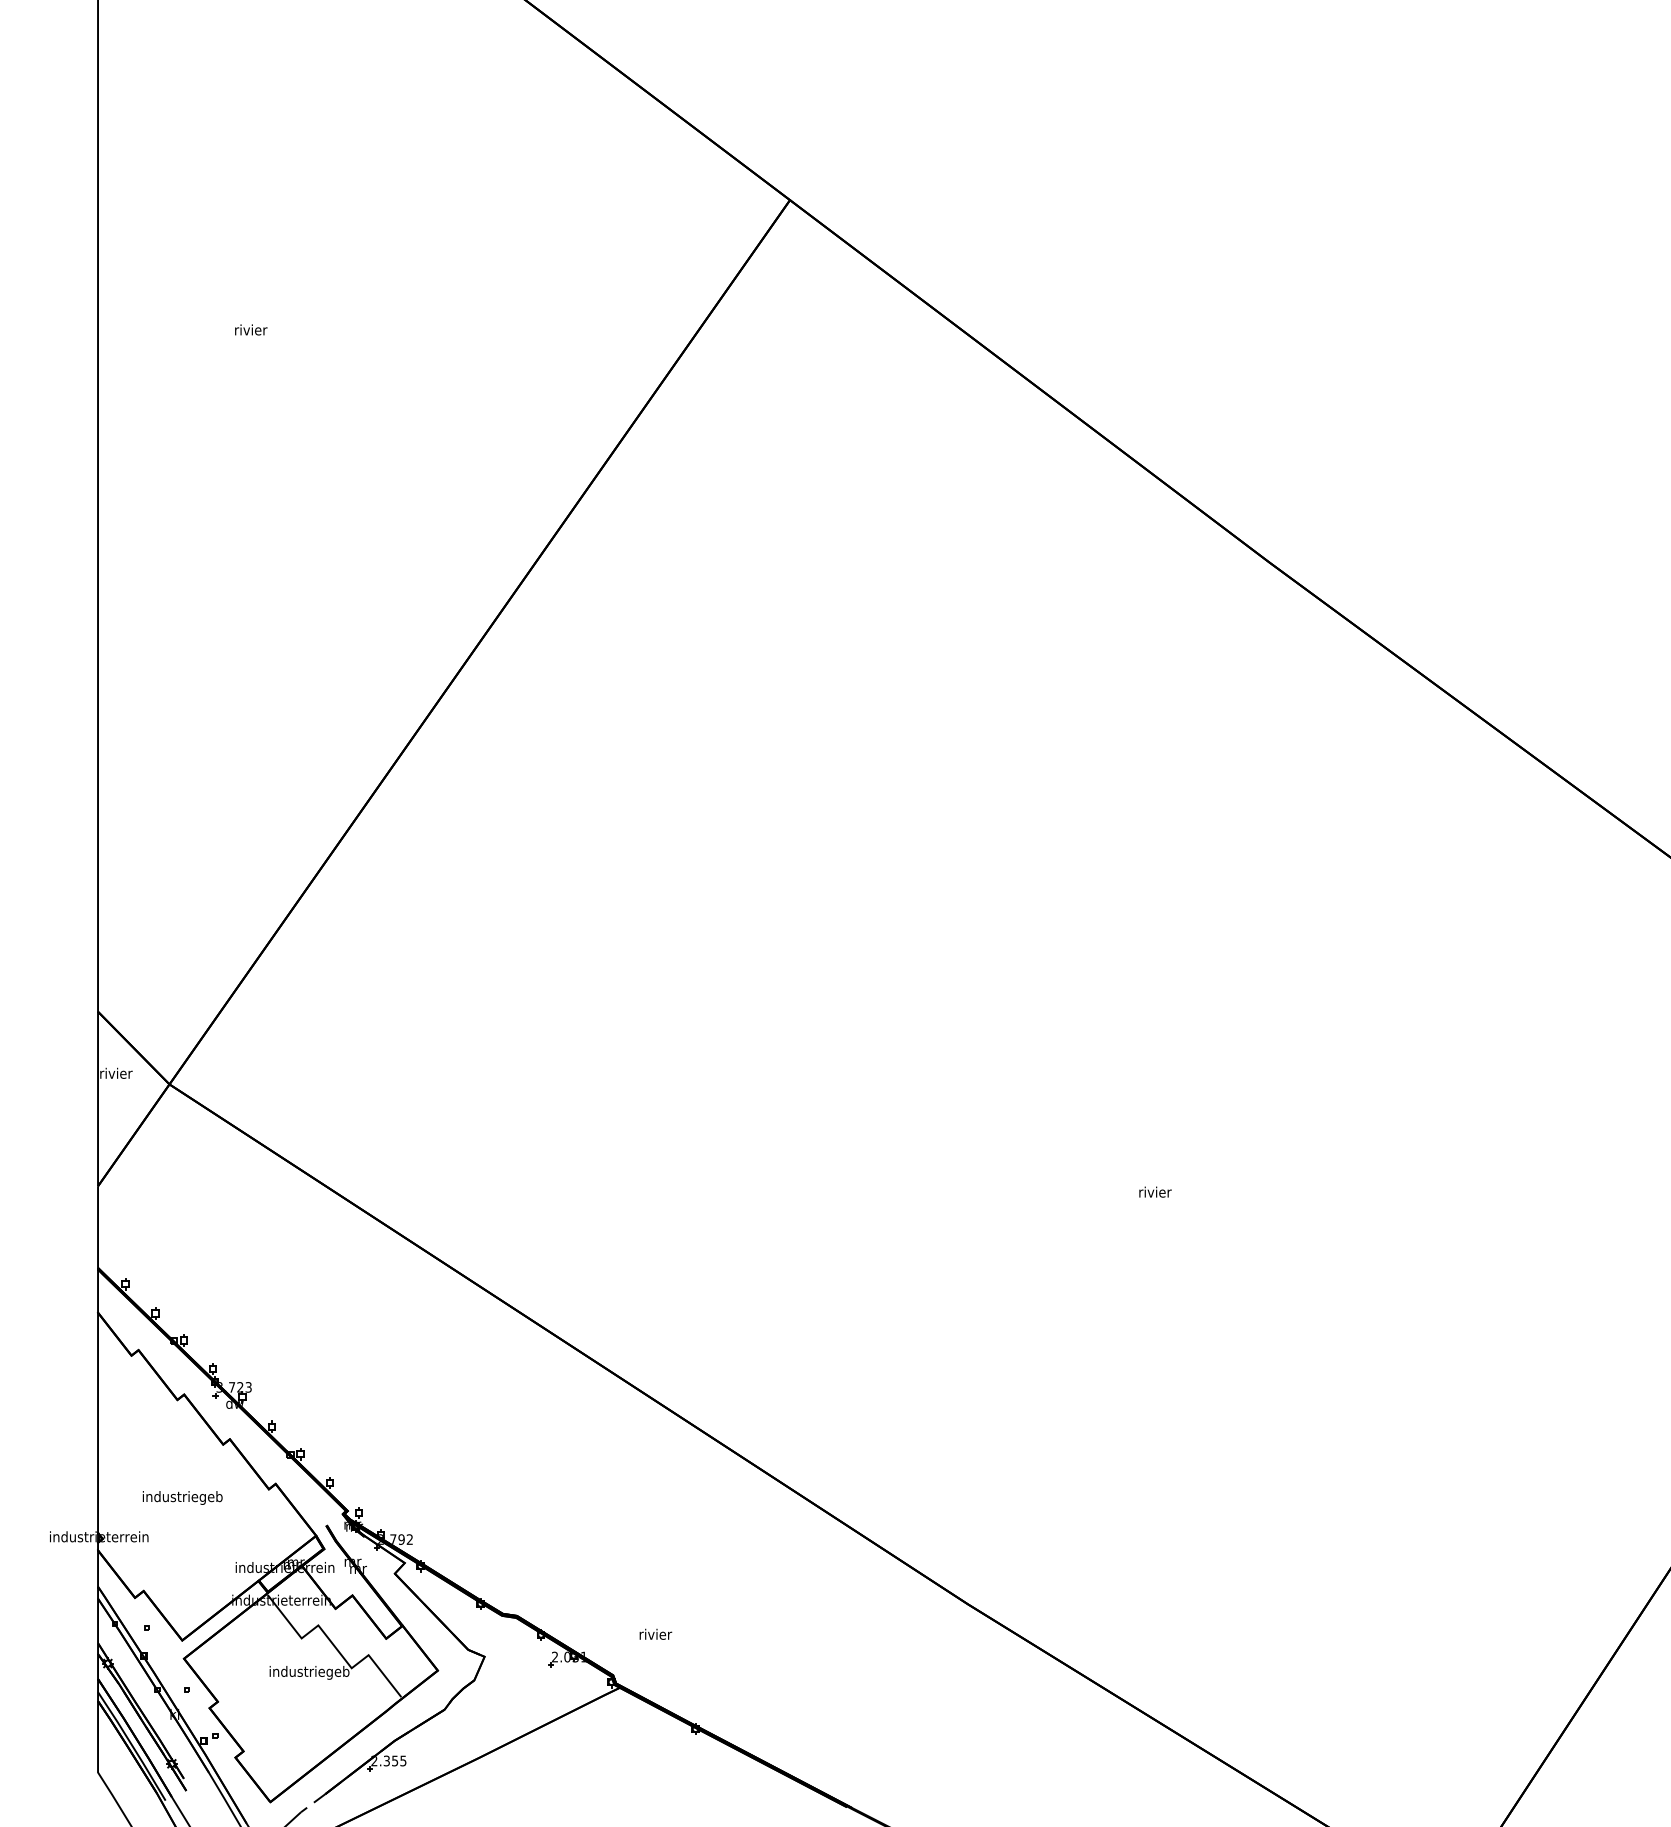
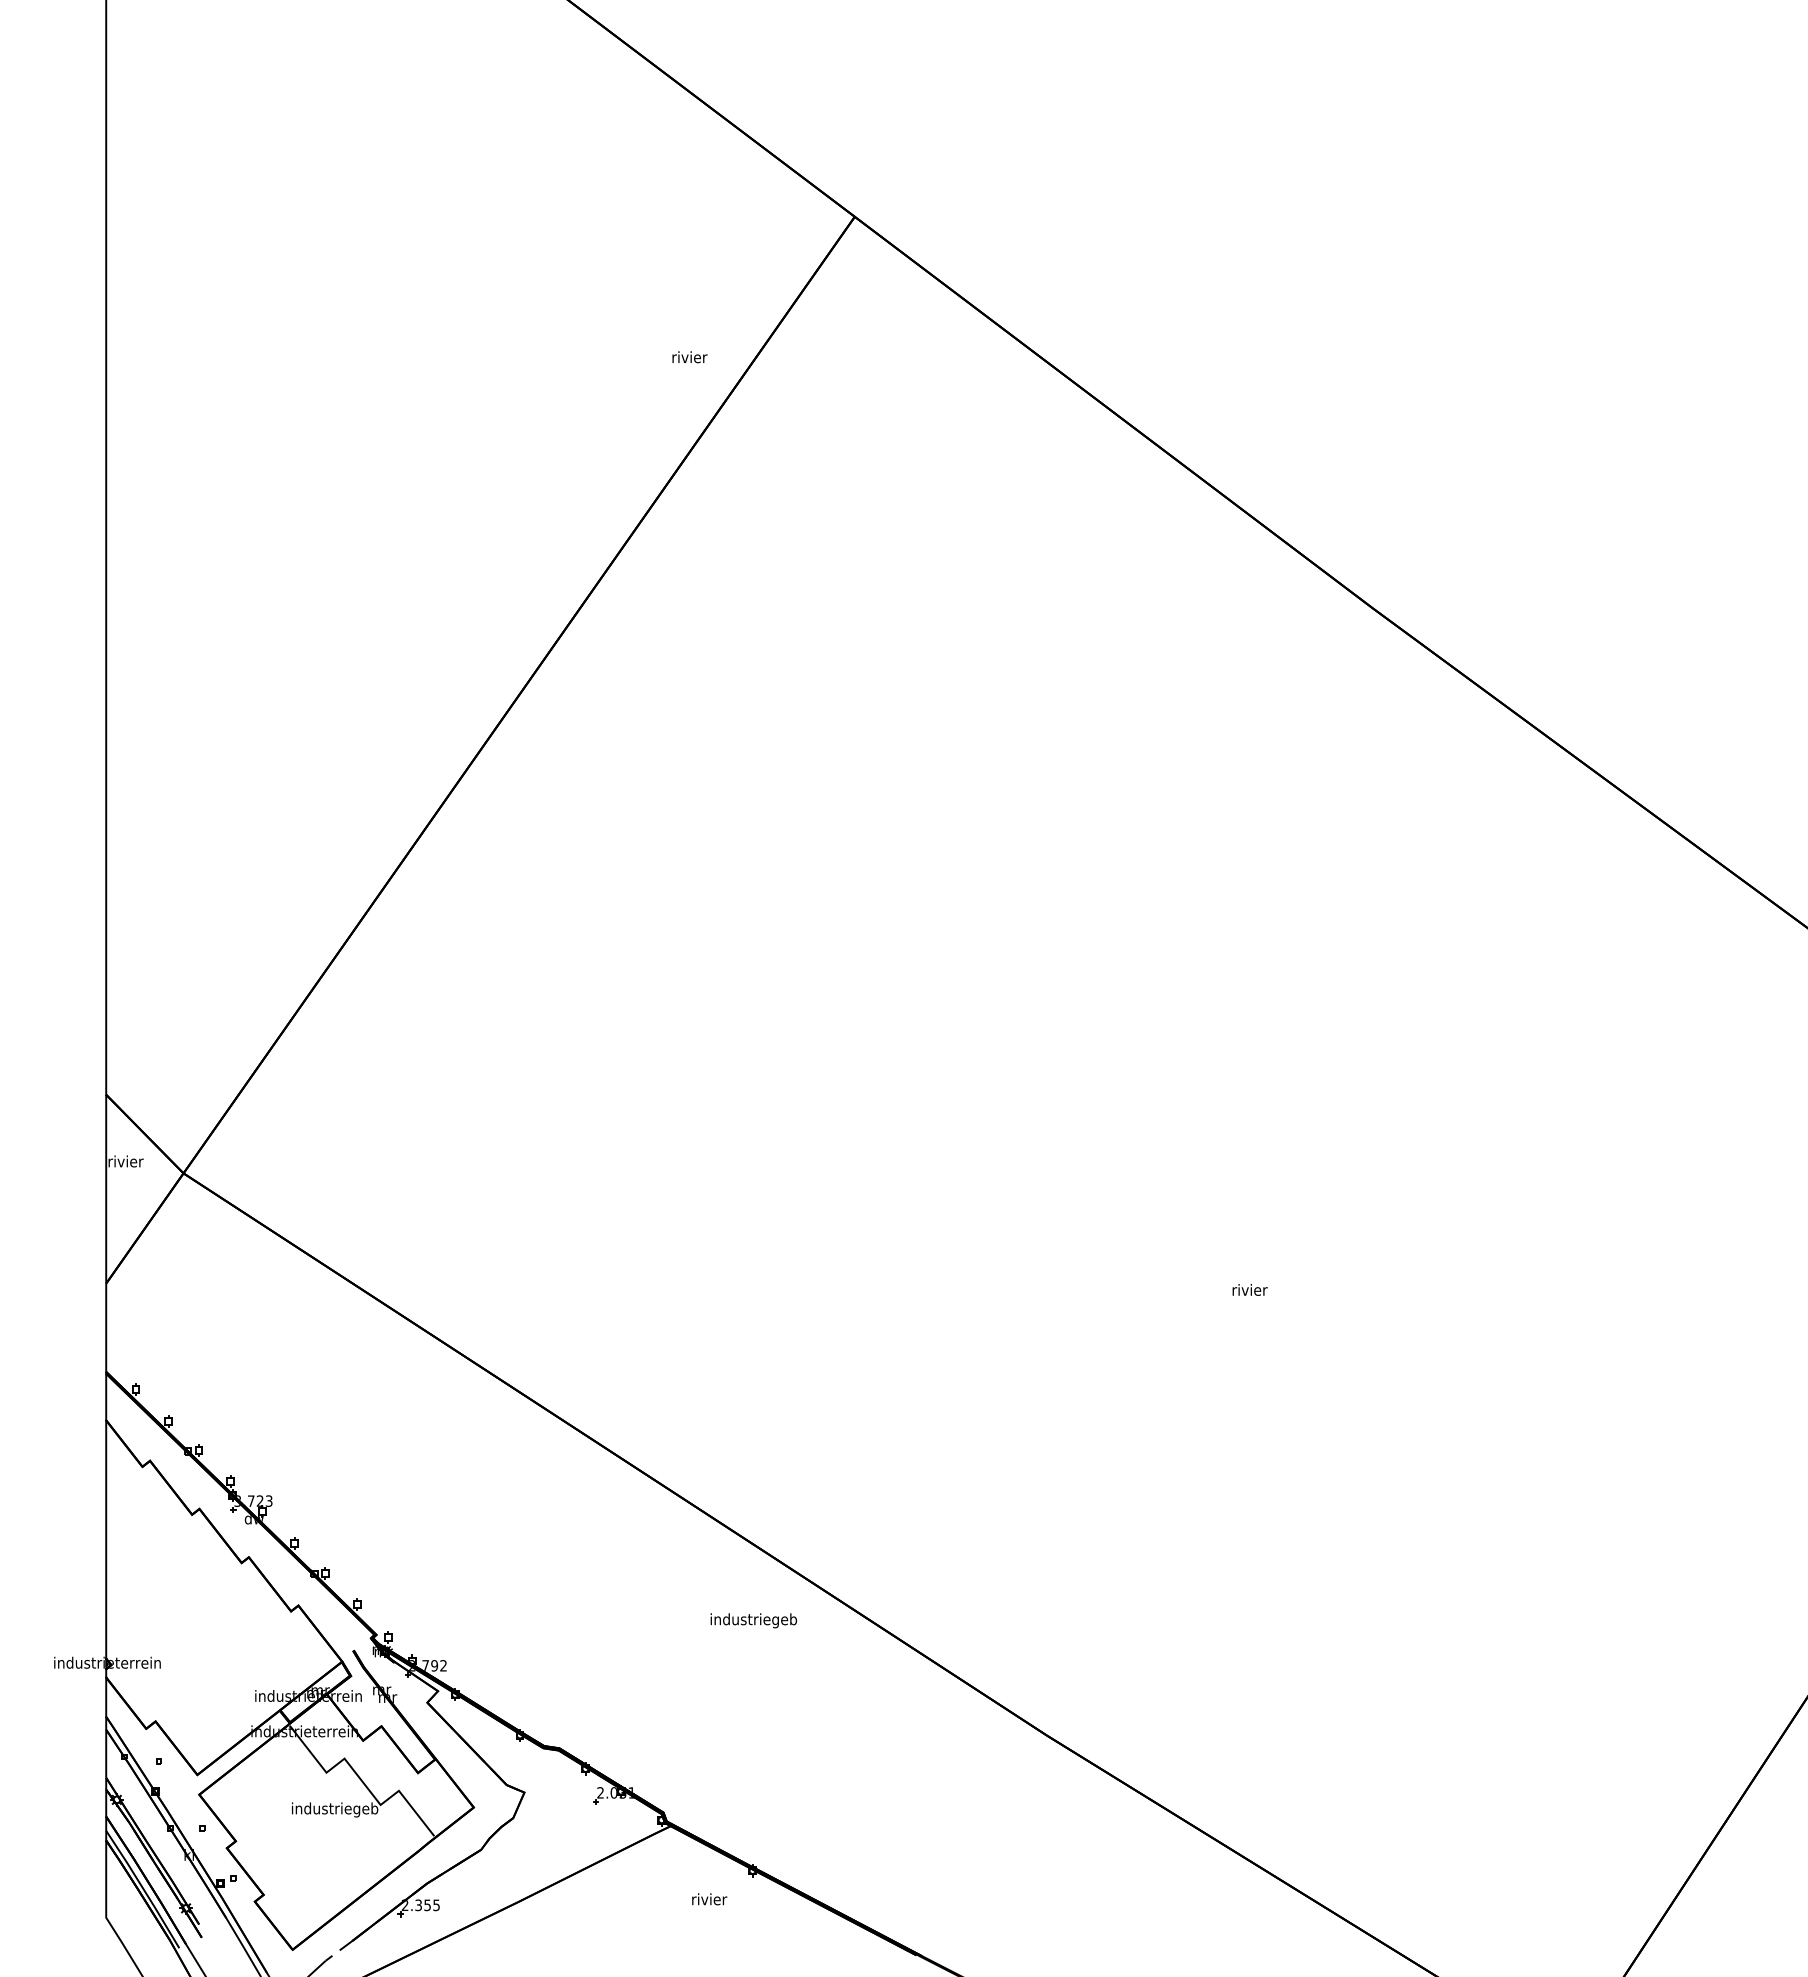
text: (250, 330) -> (689, 357), moved
text: (182, 1497) -> (753, 1620), moved
text: (655, 1634) -> (709, 1899), moved

